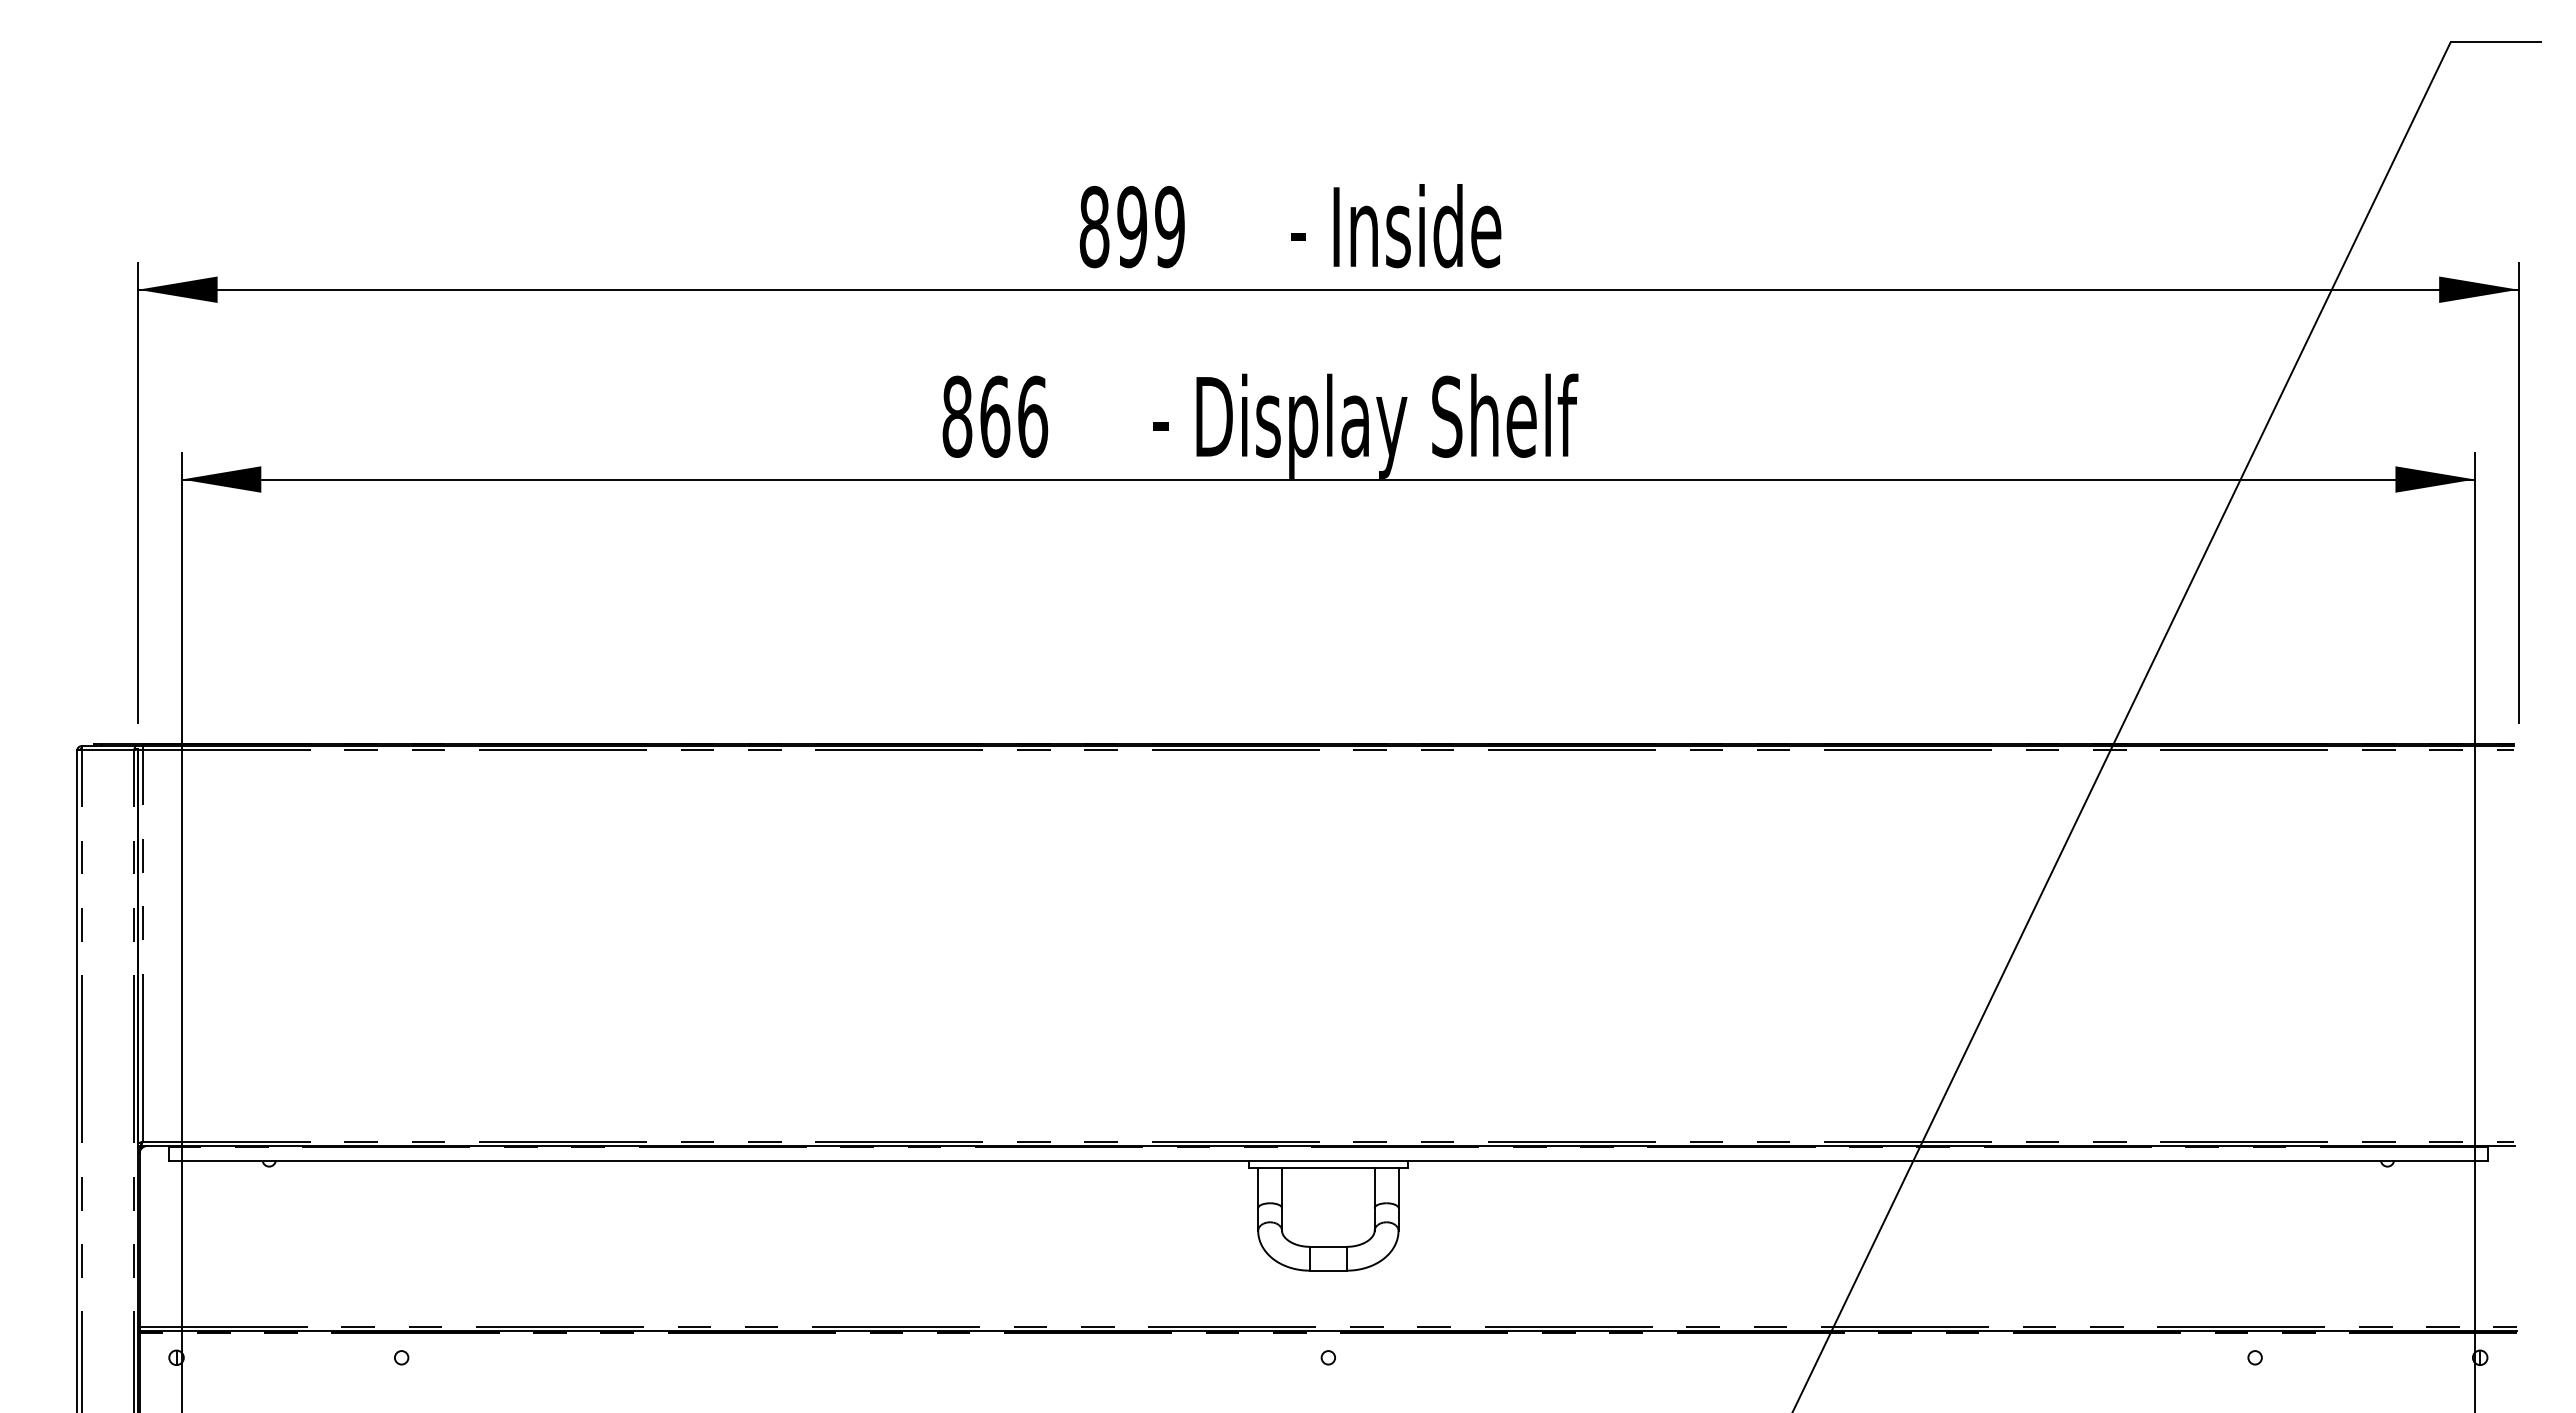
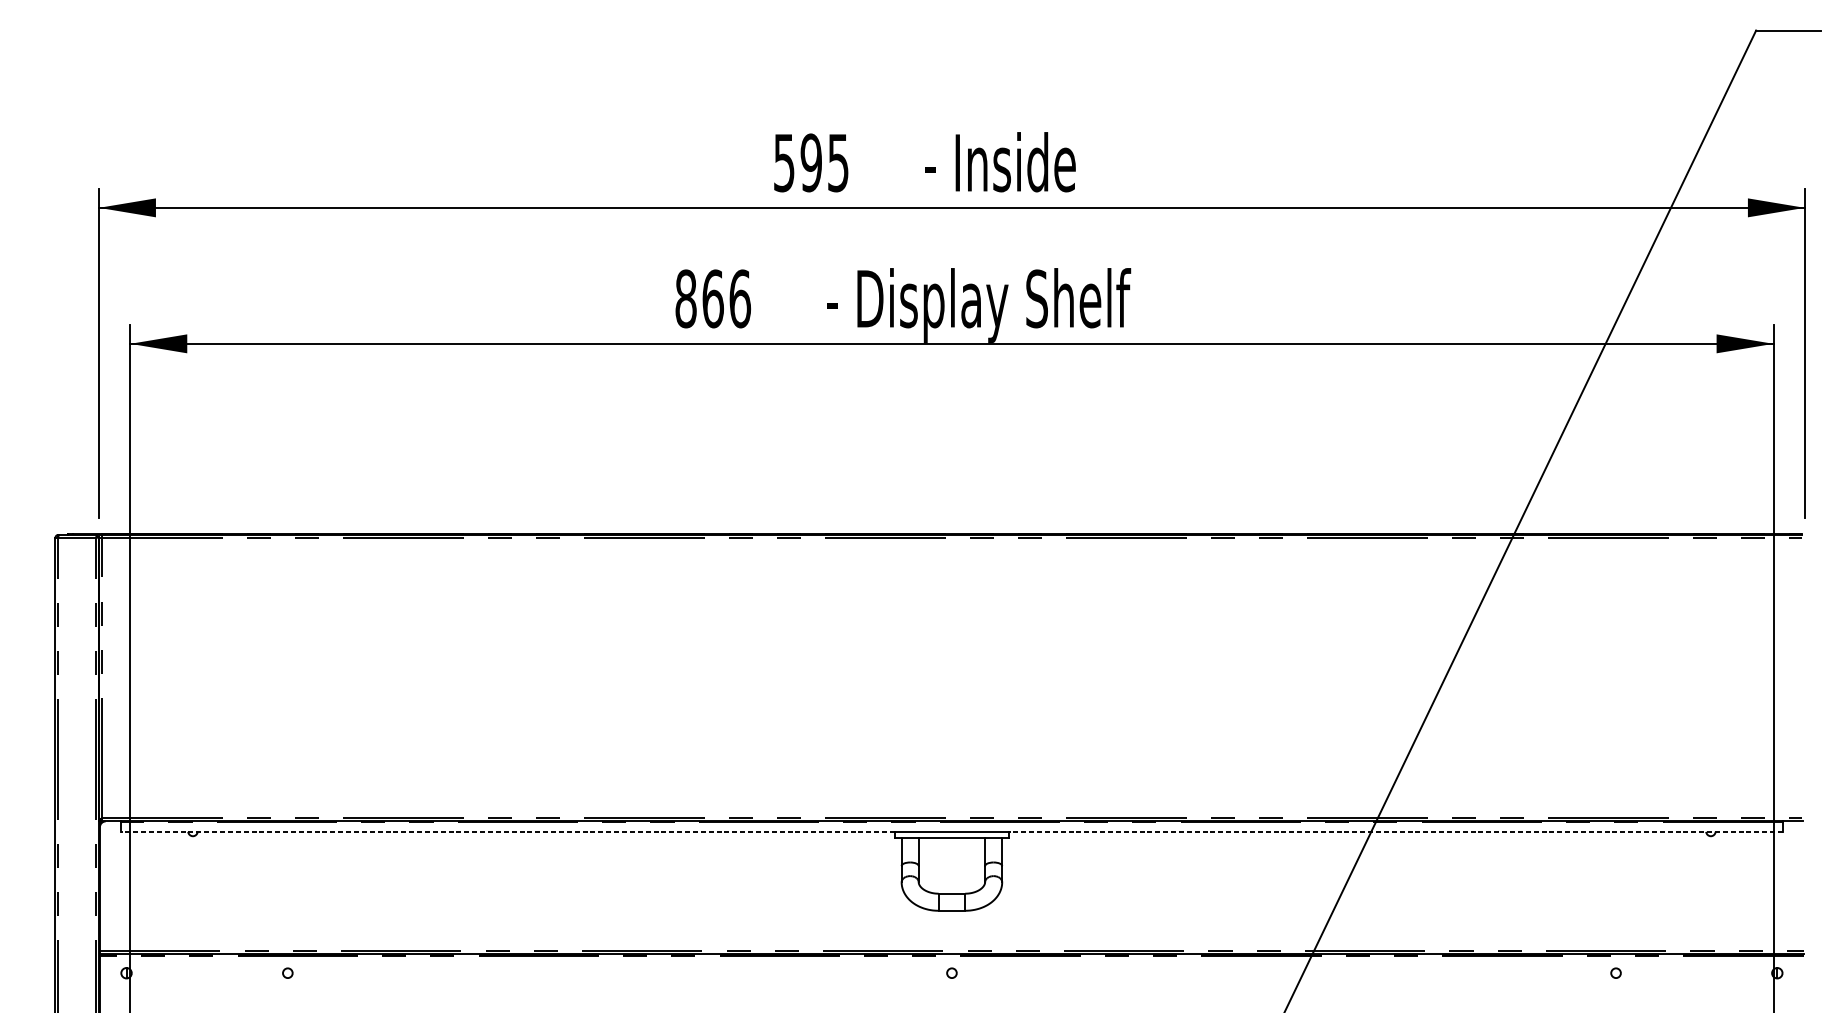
text: (1131, 227) -> (810, 163), 899 -> 595
line: (708, 1160) -> (507, 831), solid -> dashed
line: (1947, 1160) -> (1395, 831), solid -> dashed

